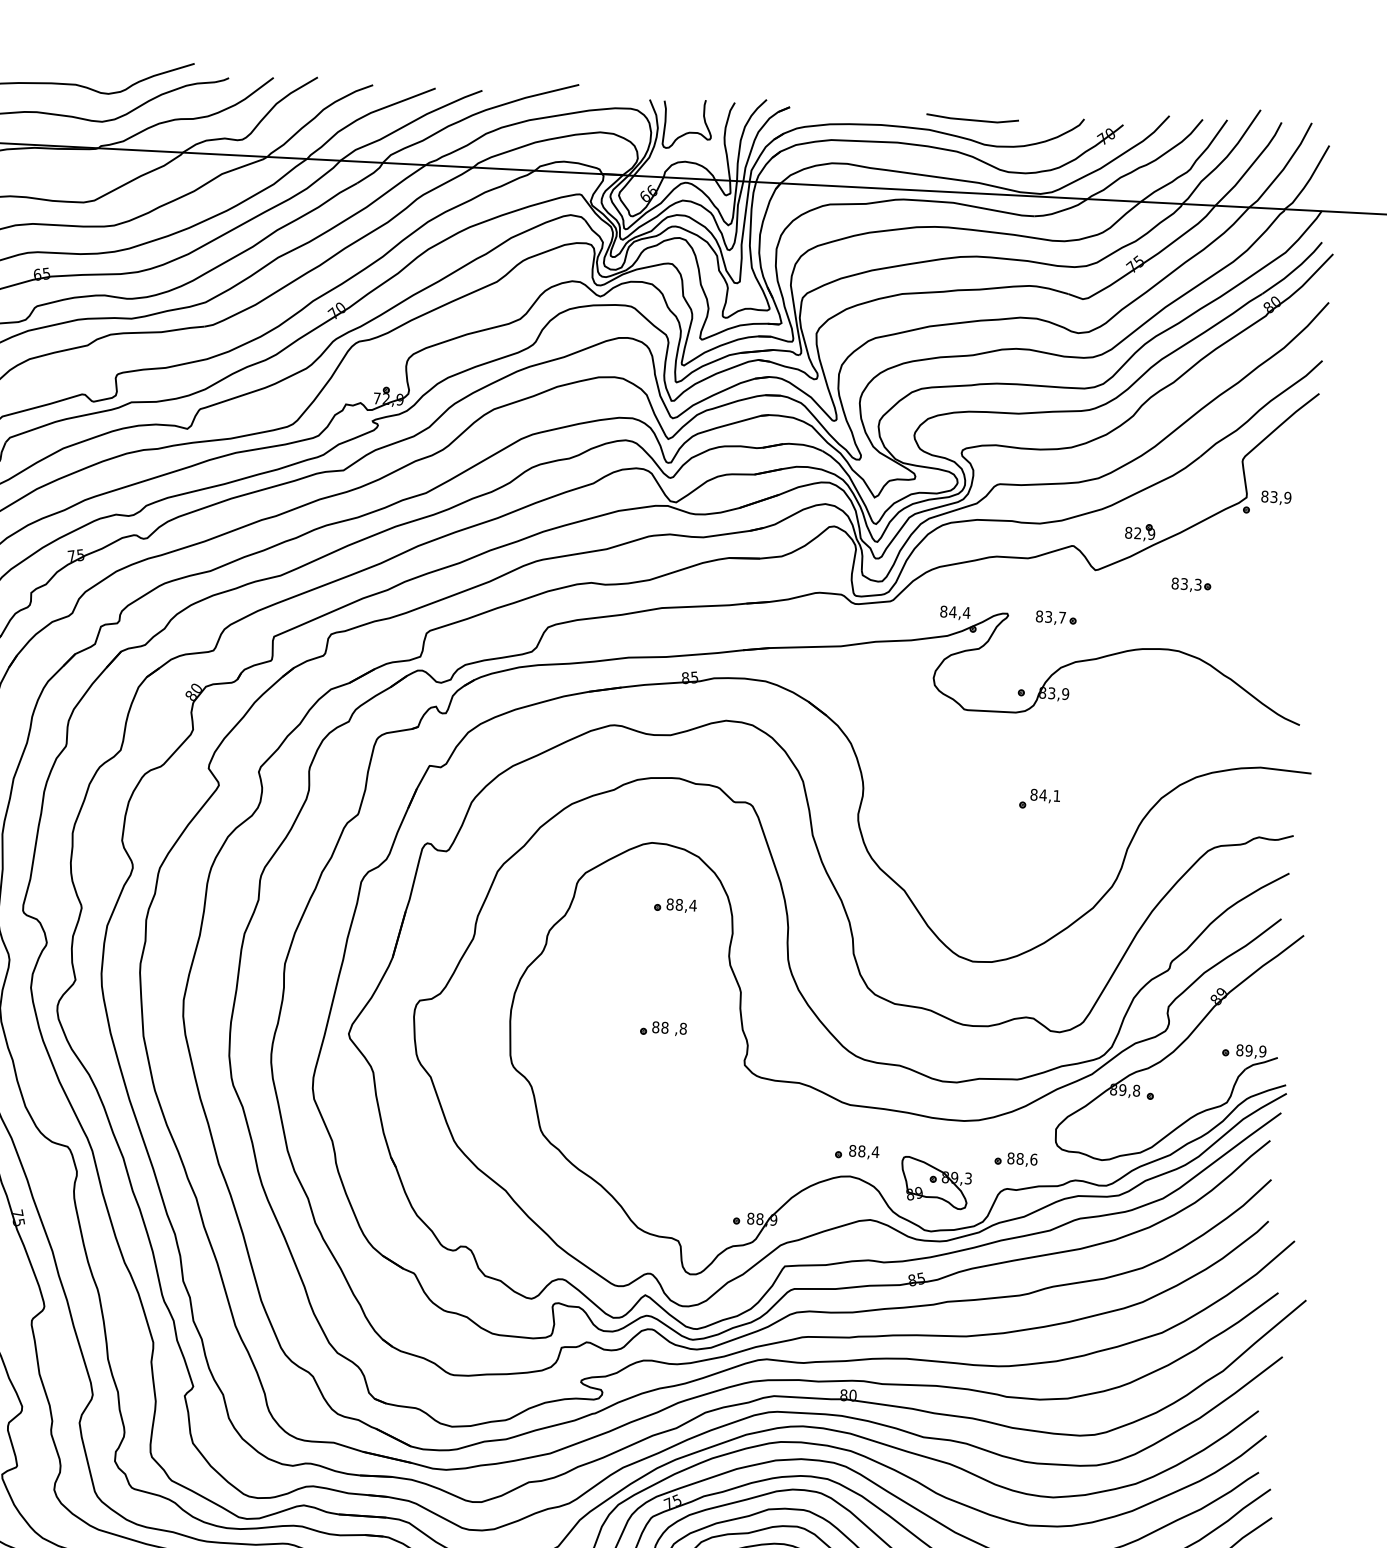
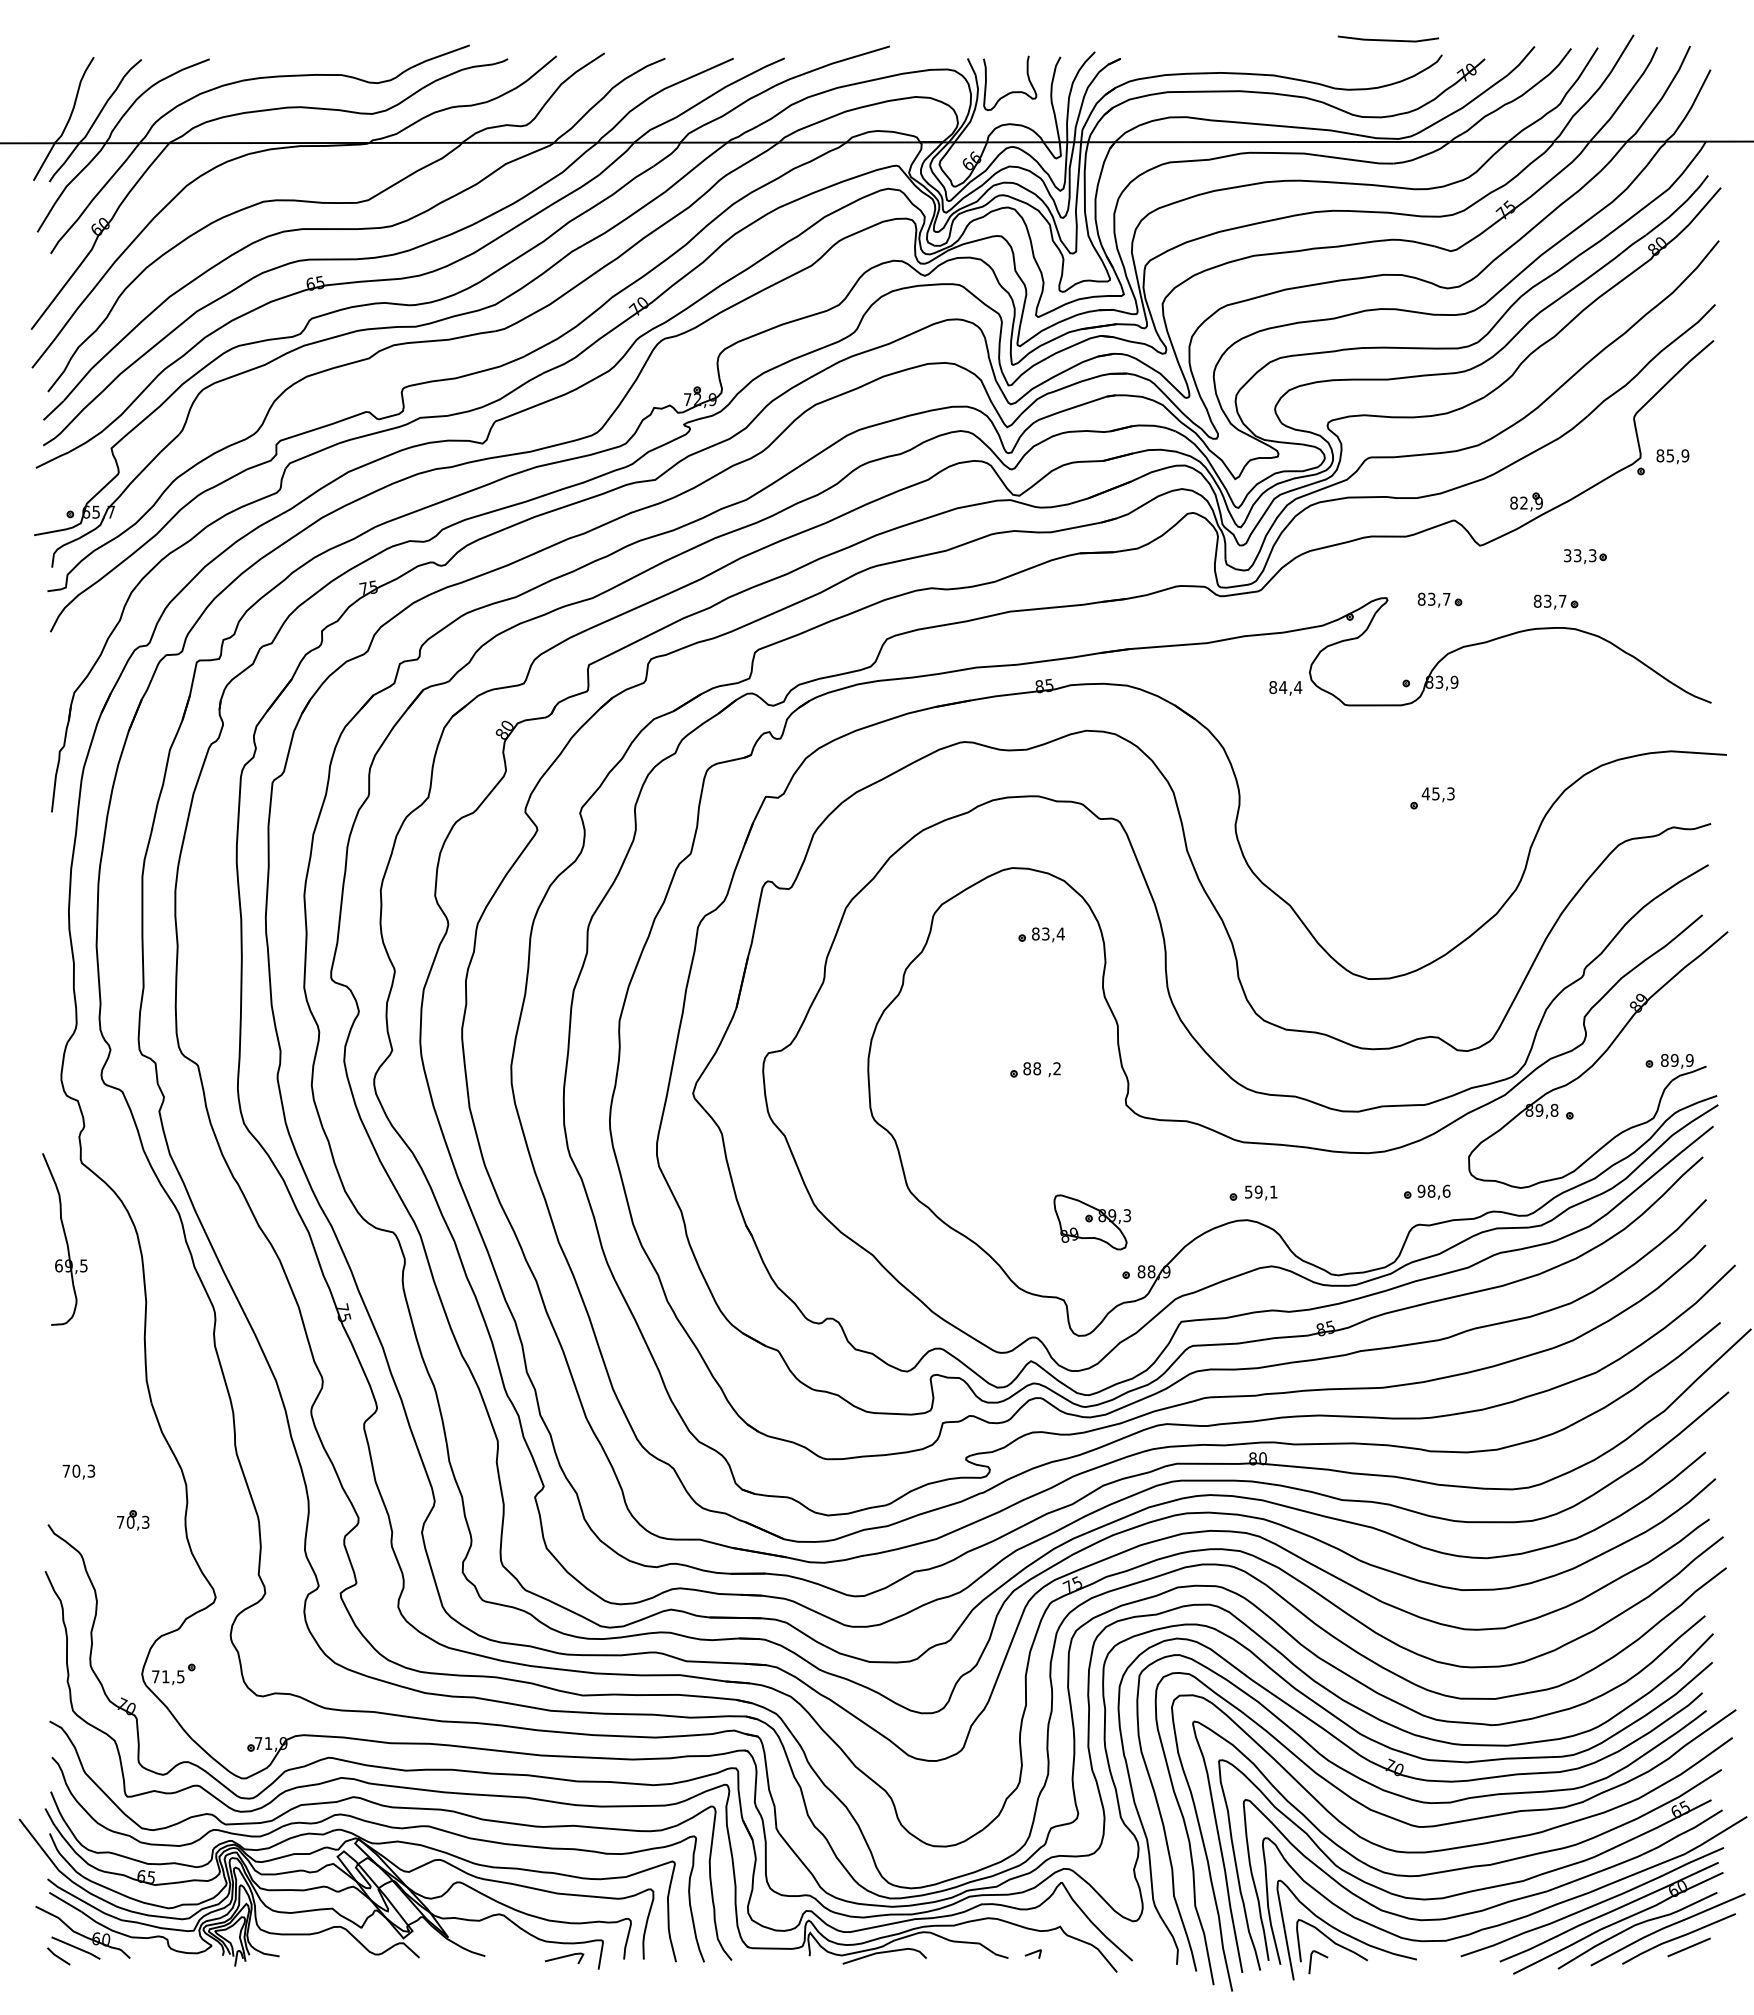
line: (972, 119) -> (1388, 39), moved
text: (1274, 496) -> (1670, 455), 83,9 -> 85,9
text: (1175, 583) -> (1567, 555), 83,3 -> 33,3
text: (955, 613) -> (1285, 688), moved
part: (1161, 624) -> (1555, 601), added
text: (1044, 795) -> (1437, 793), 84,1 -> 45,3
text: (679, 904) -> (1045, 933), 88,4 -> 83,4
text: (683, 1028) -> (1057, 1068), ,8 -> ,2
text: (863, 1150) -> (1260, 1191), 88,4 -> 59,1
text: (1010, 1158) -> (1421, 1191), 88,6 -> 98,6
part: (935, 1183) -> (1091, 1222), moved

